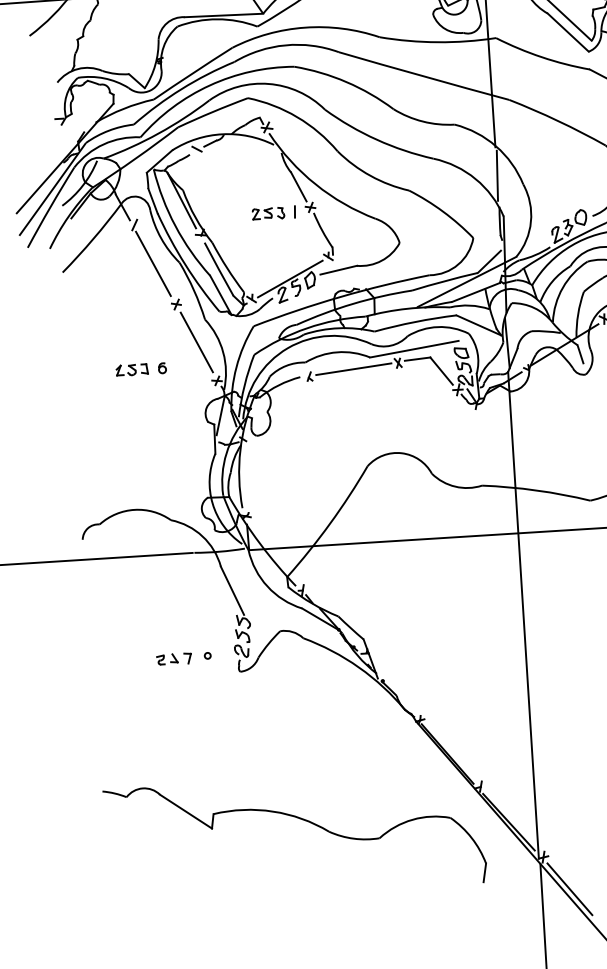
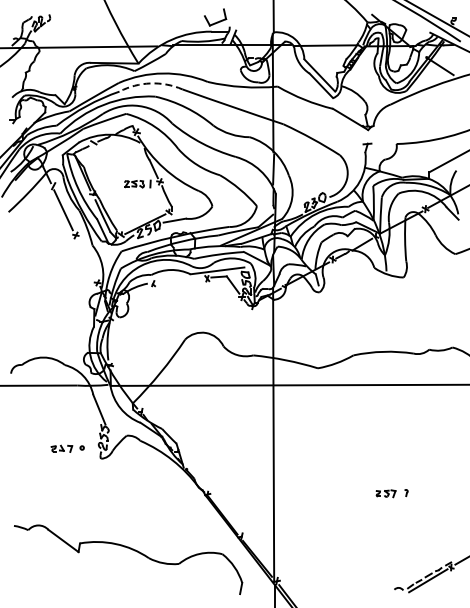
arc: (285, 45) -> (150, 83), solid -> dashed
line: (196, 341) -> (86, 258), removed
line: (354, 368) -> (180, 280), removed
part: (141, 369) -> (52, 273), removed

